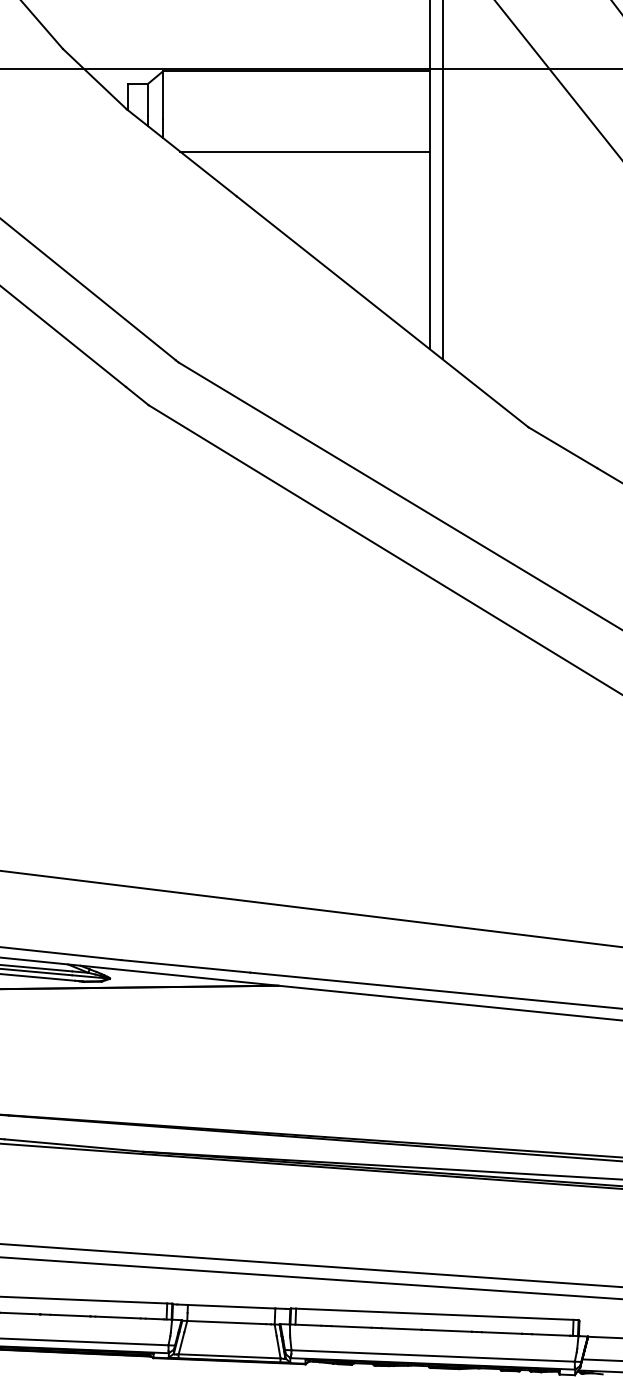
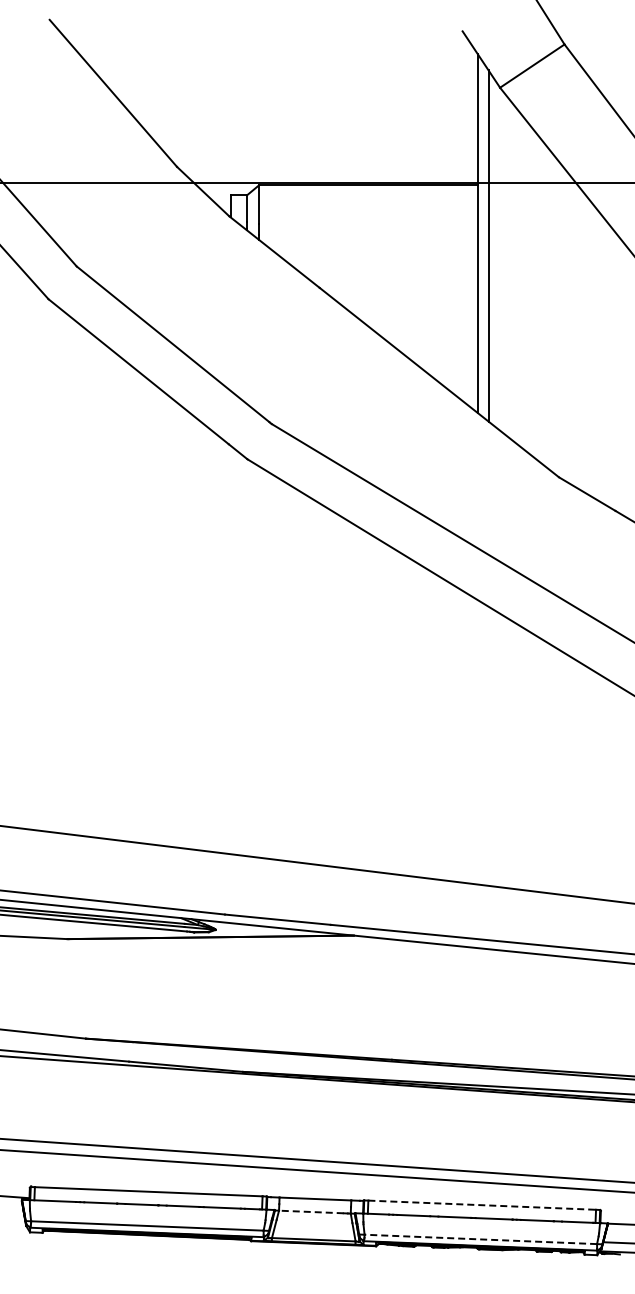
line: (304, 152) -> (375, 251), removed
line: (435, 1314) -> (482, 1205), solid -> dashed
line: (225, 1321) -> (310, 1211), solid -> dashed
line: (432, 1356) -> (480, 1239), solid -> dashed

